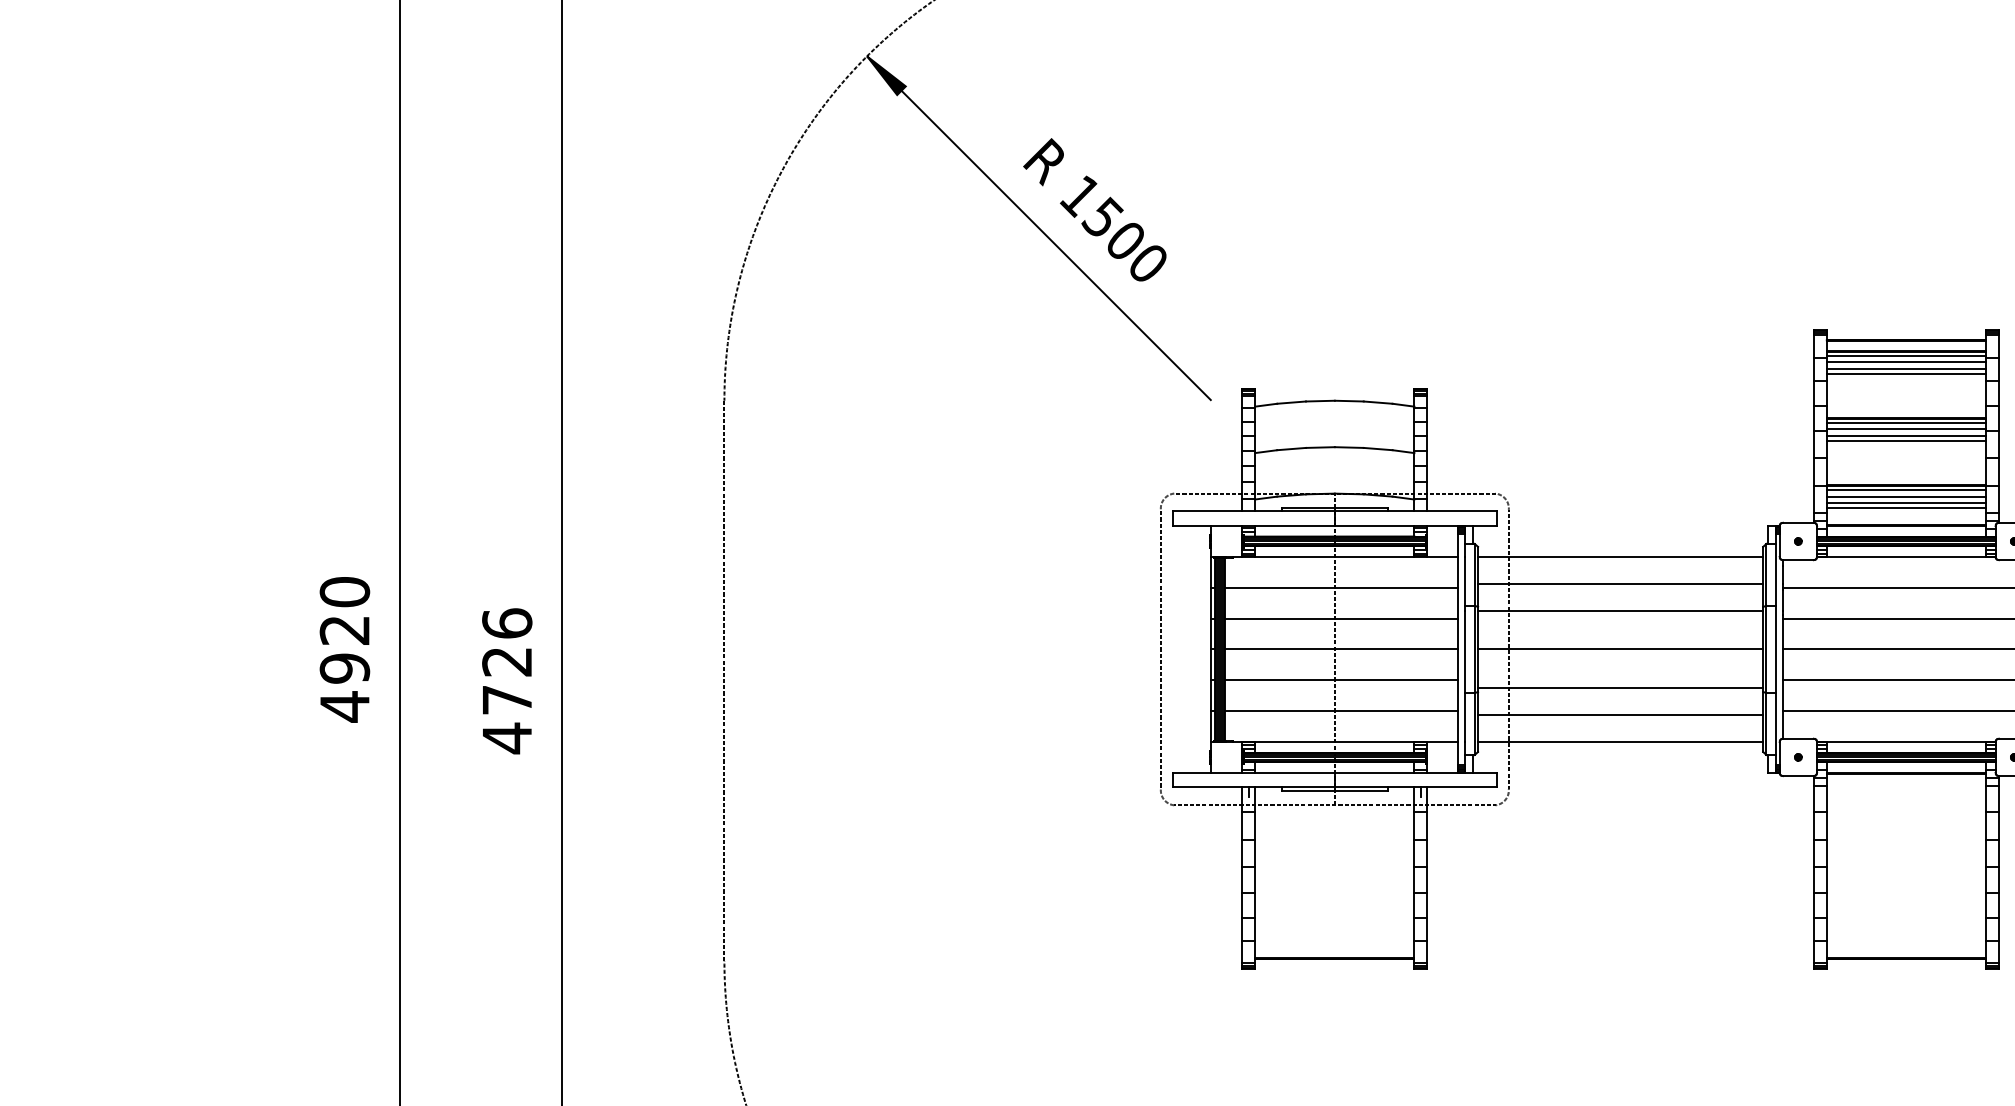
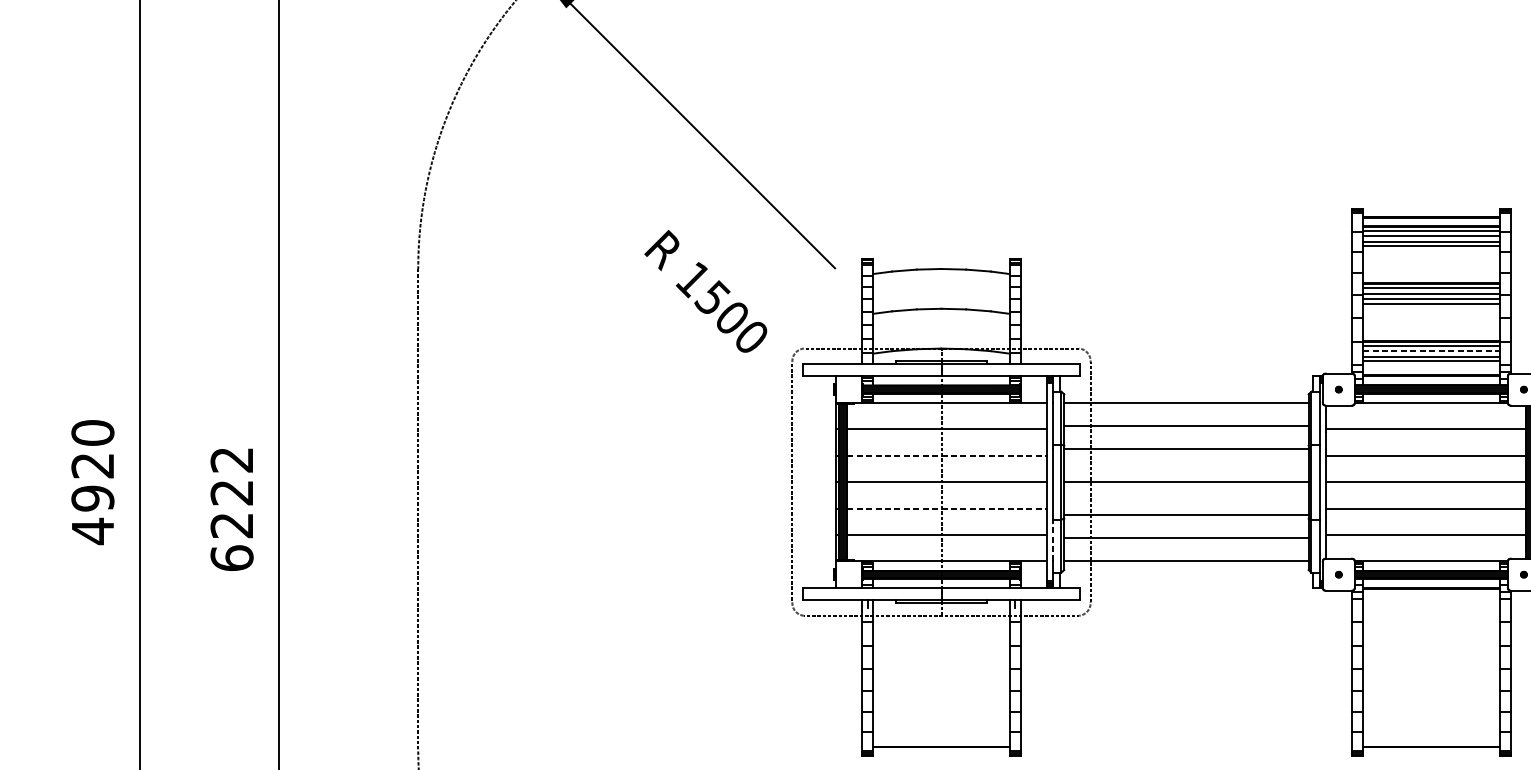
text: (1094, 209) -> (705, 291), moved
line: (1906, 496) -> (1431, 351), solid -> dashed
line: (1341, 618) -> (947, 455), solid -> dashed
line: (1341, 680) -> (947, 508), solid -> dashed
text: (507, 681) -> (232, 509), 4726 -> 6222
line: (1465, 717) -> (1053, 540), solid -> dashed

